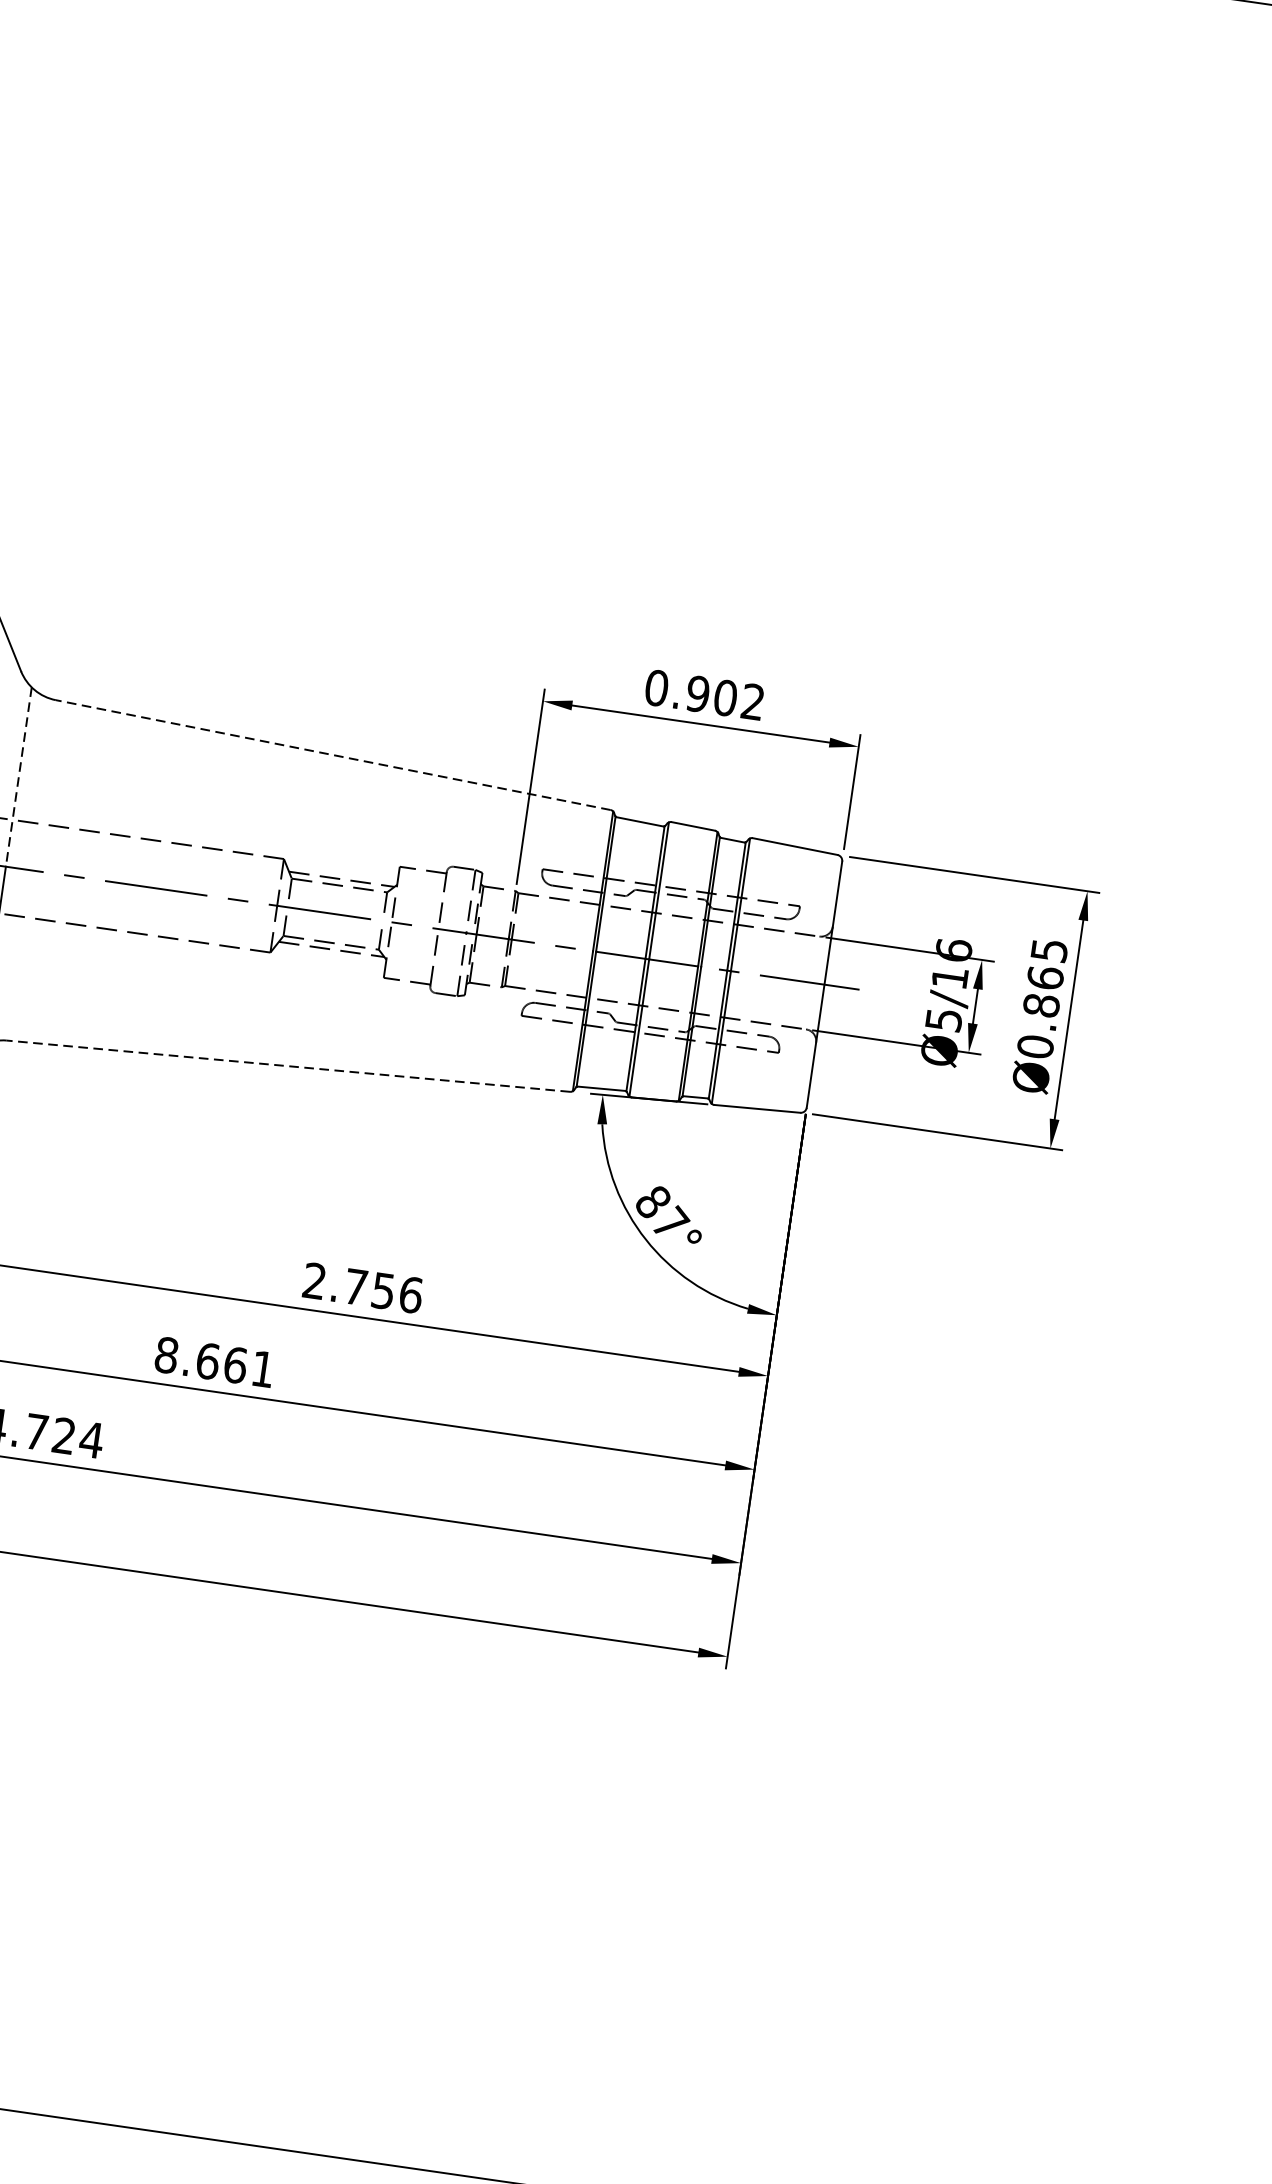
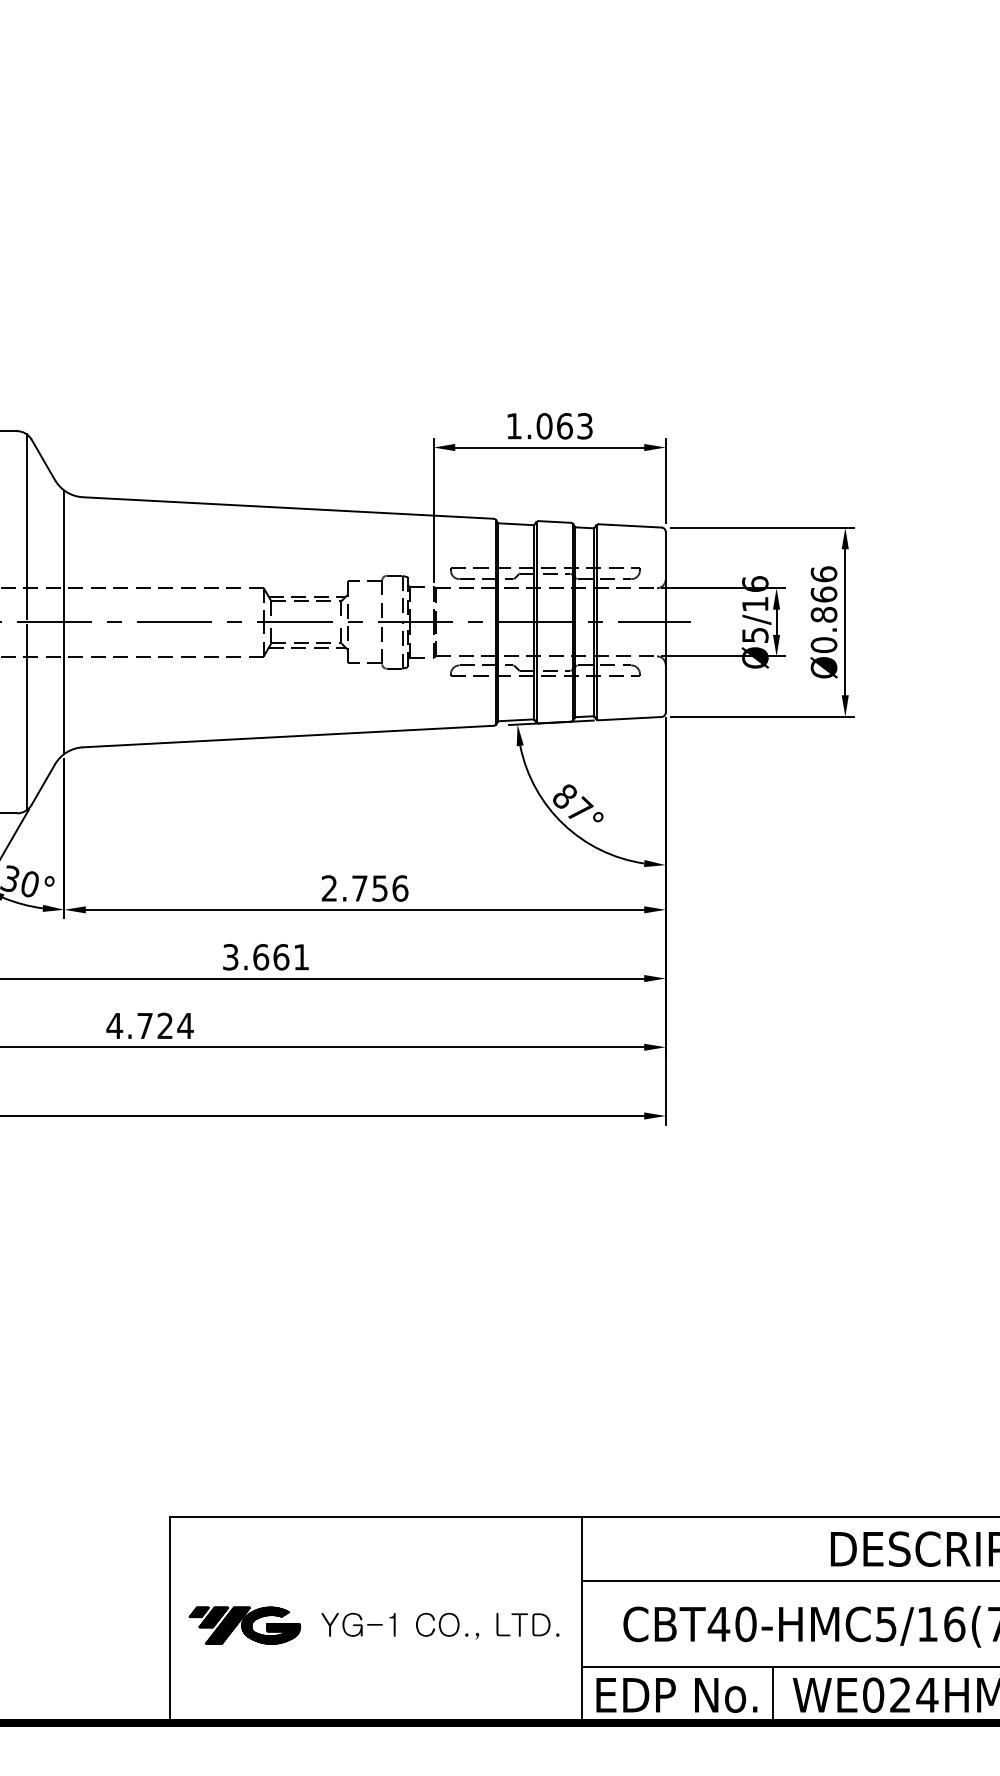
text: (704, 695) -> (549, 426), 0.902 -> 1.063
line: (333, 755) -> (288, 508), dashed -> solid
line: (19, 777) -> (64, 556), dashed -> solid
text: (1048, 950) -> (823, 574), Ø0.865 -> Ø0.866
line: (288, 1066) -> (288, 736), dashed -> solid
text: (166, 1355) -> (230, 957), 8.661 -> 3.661

